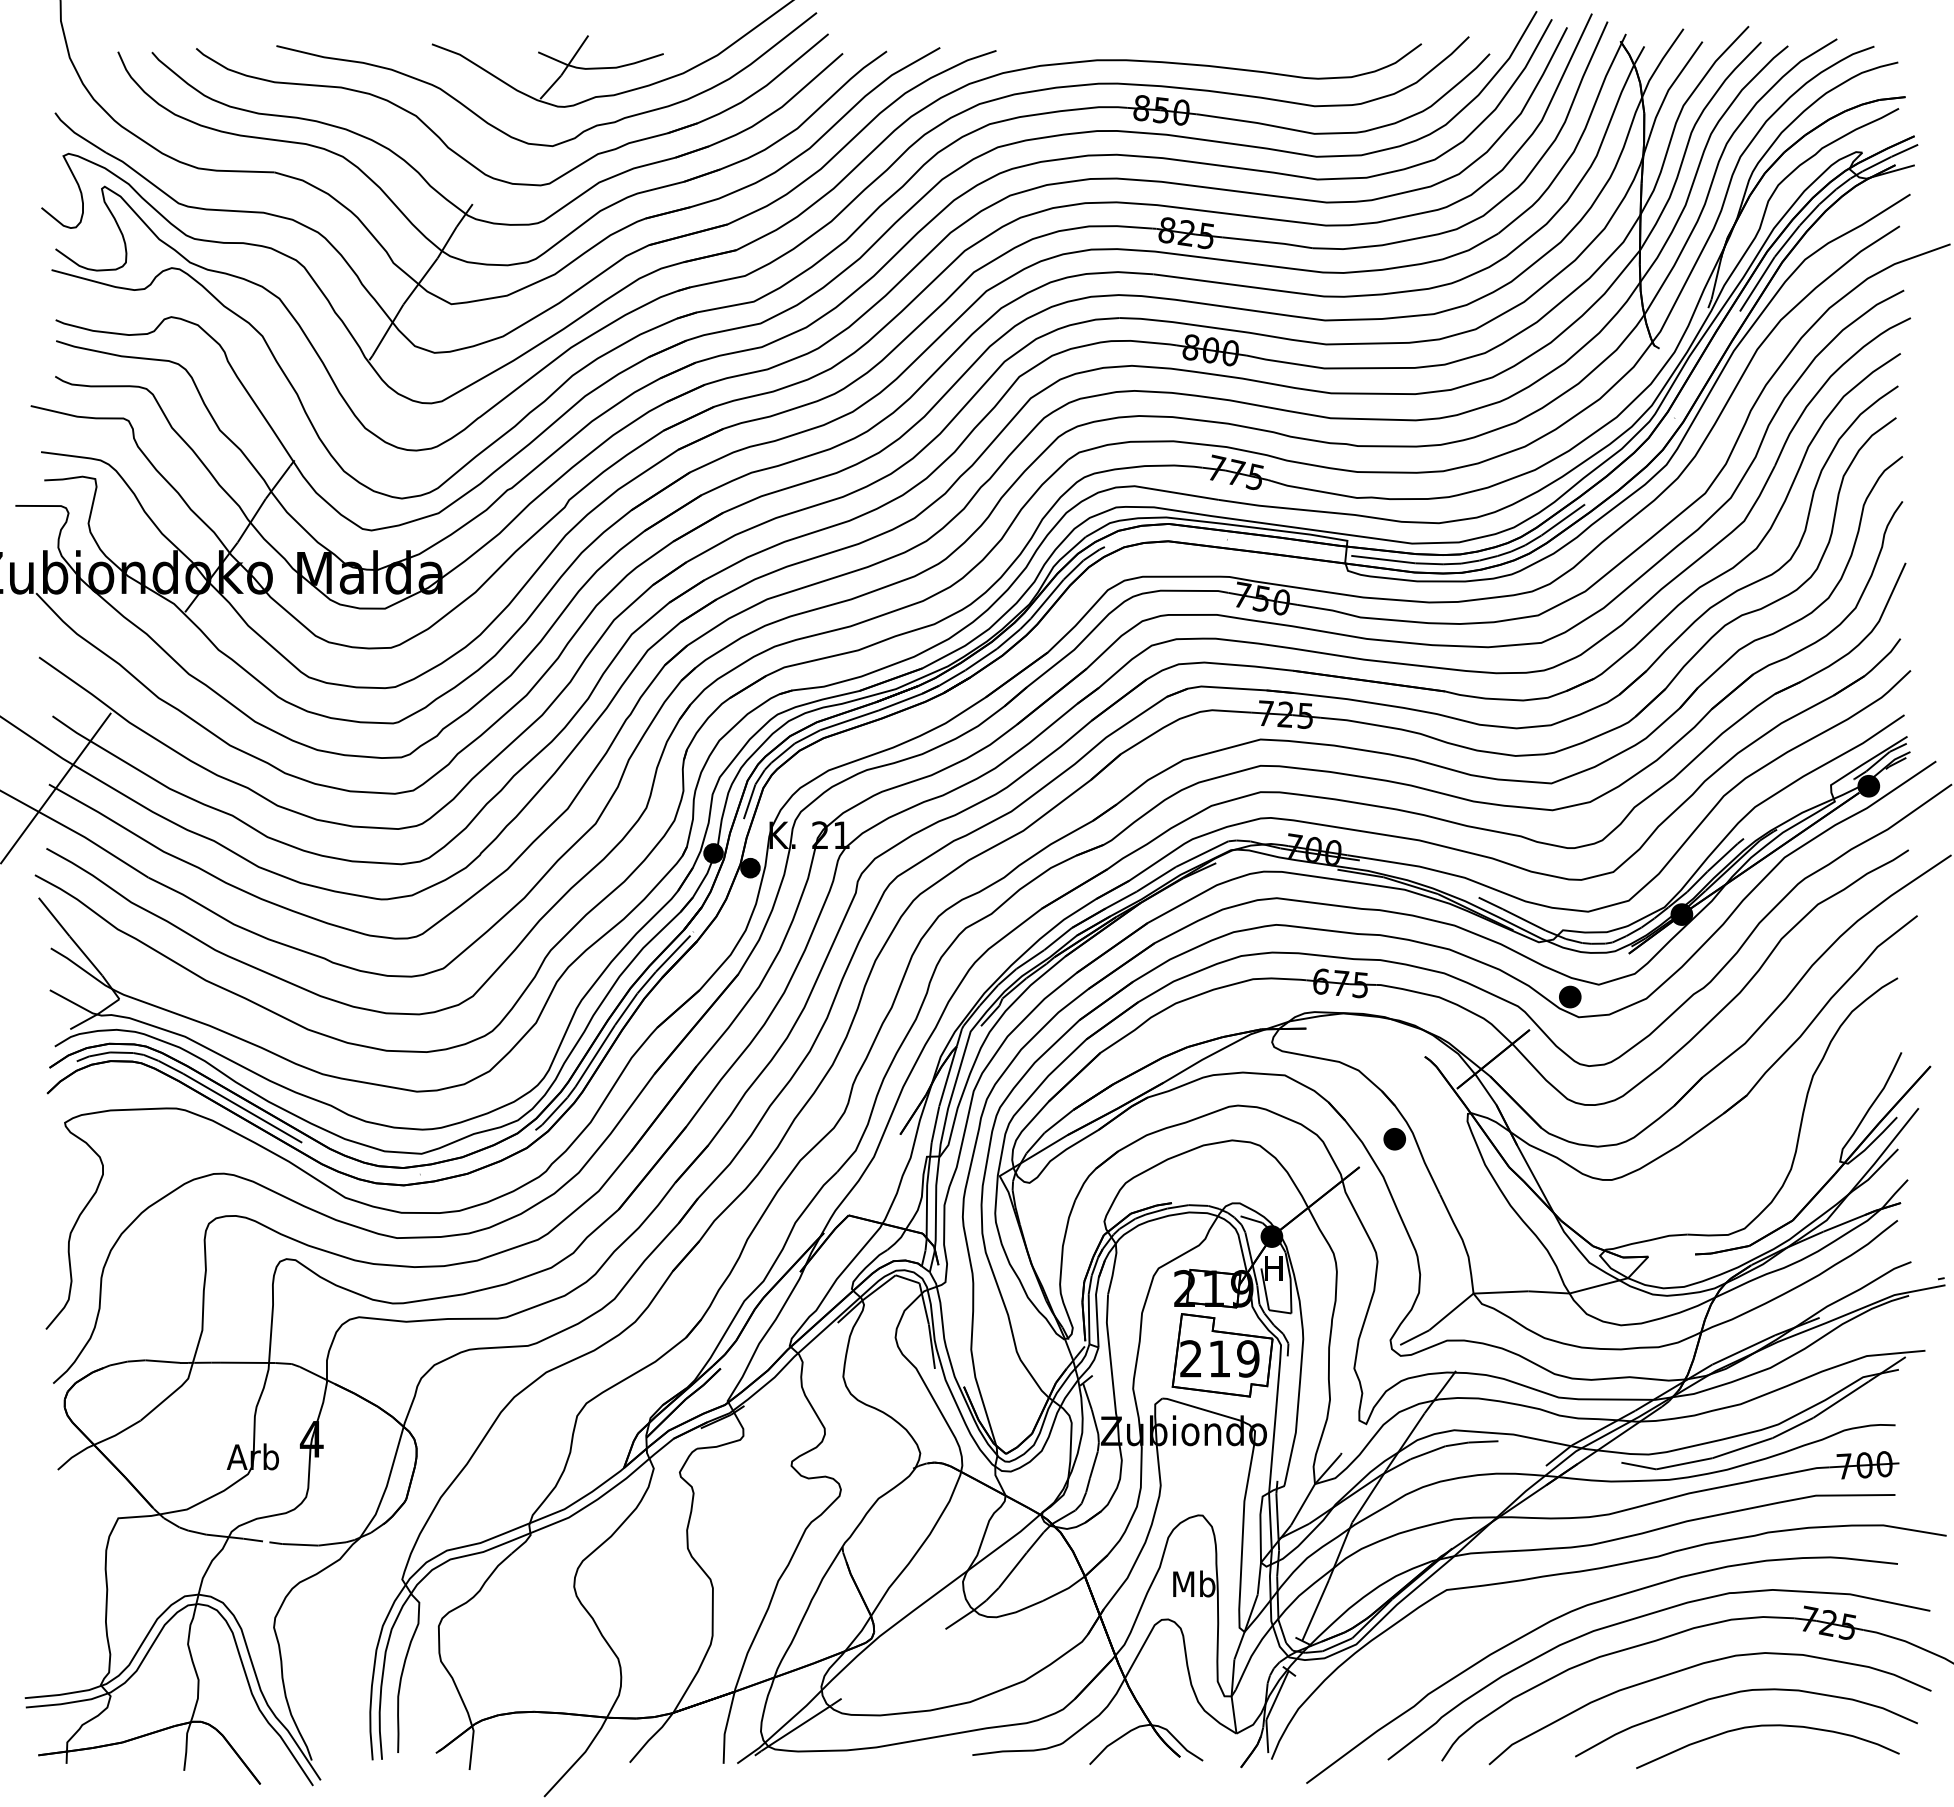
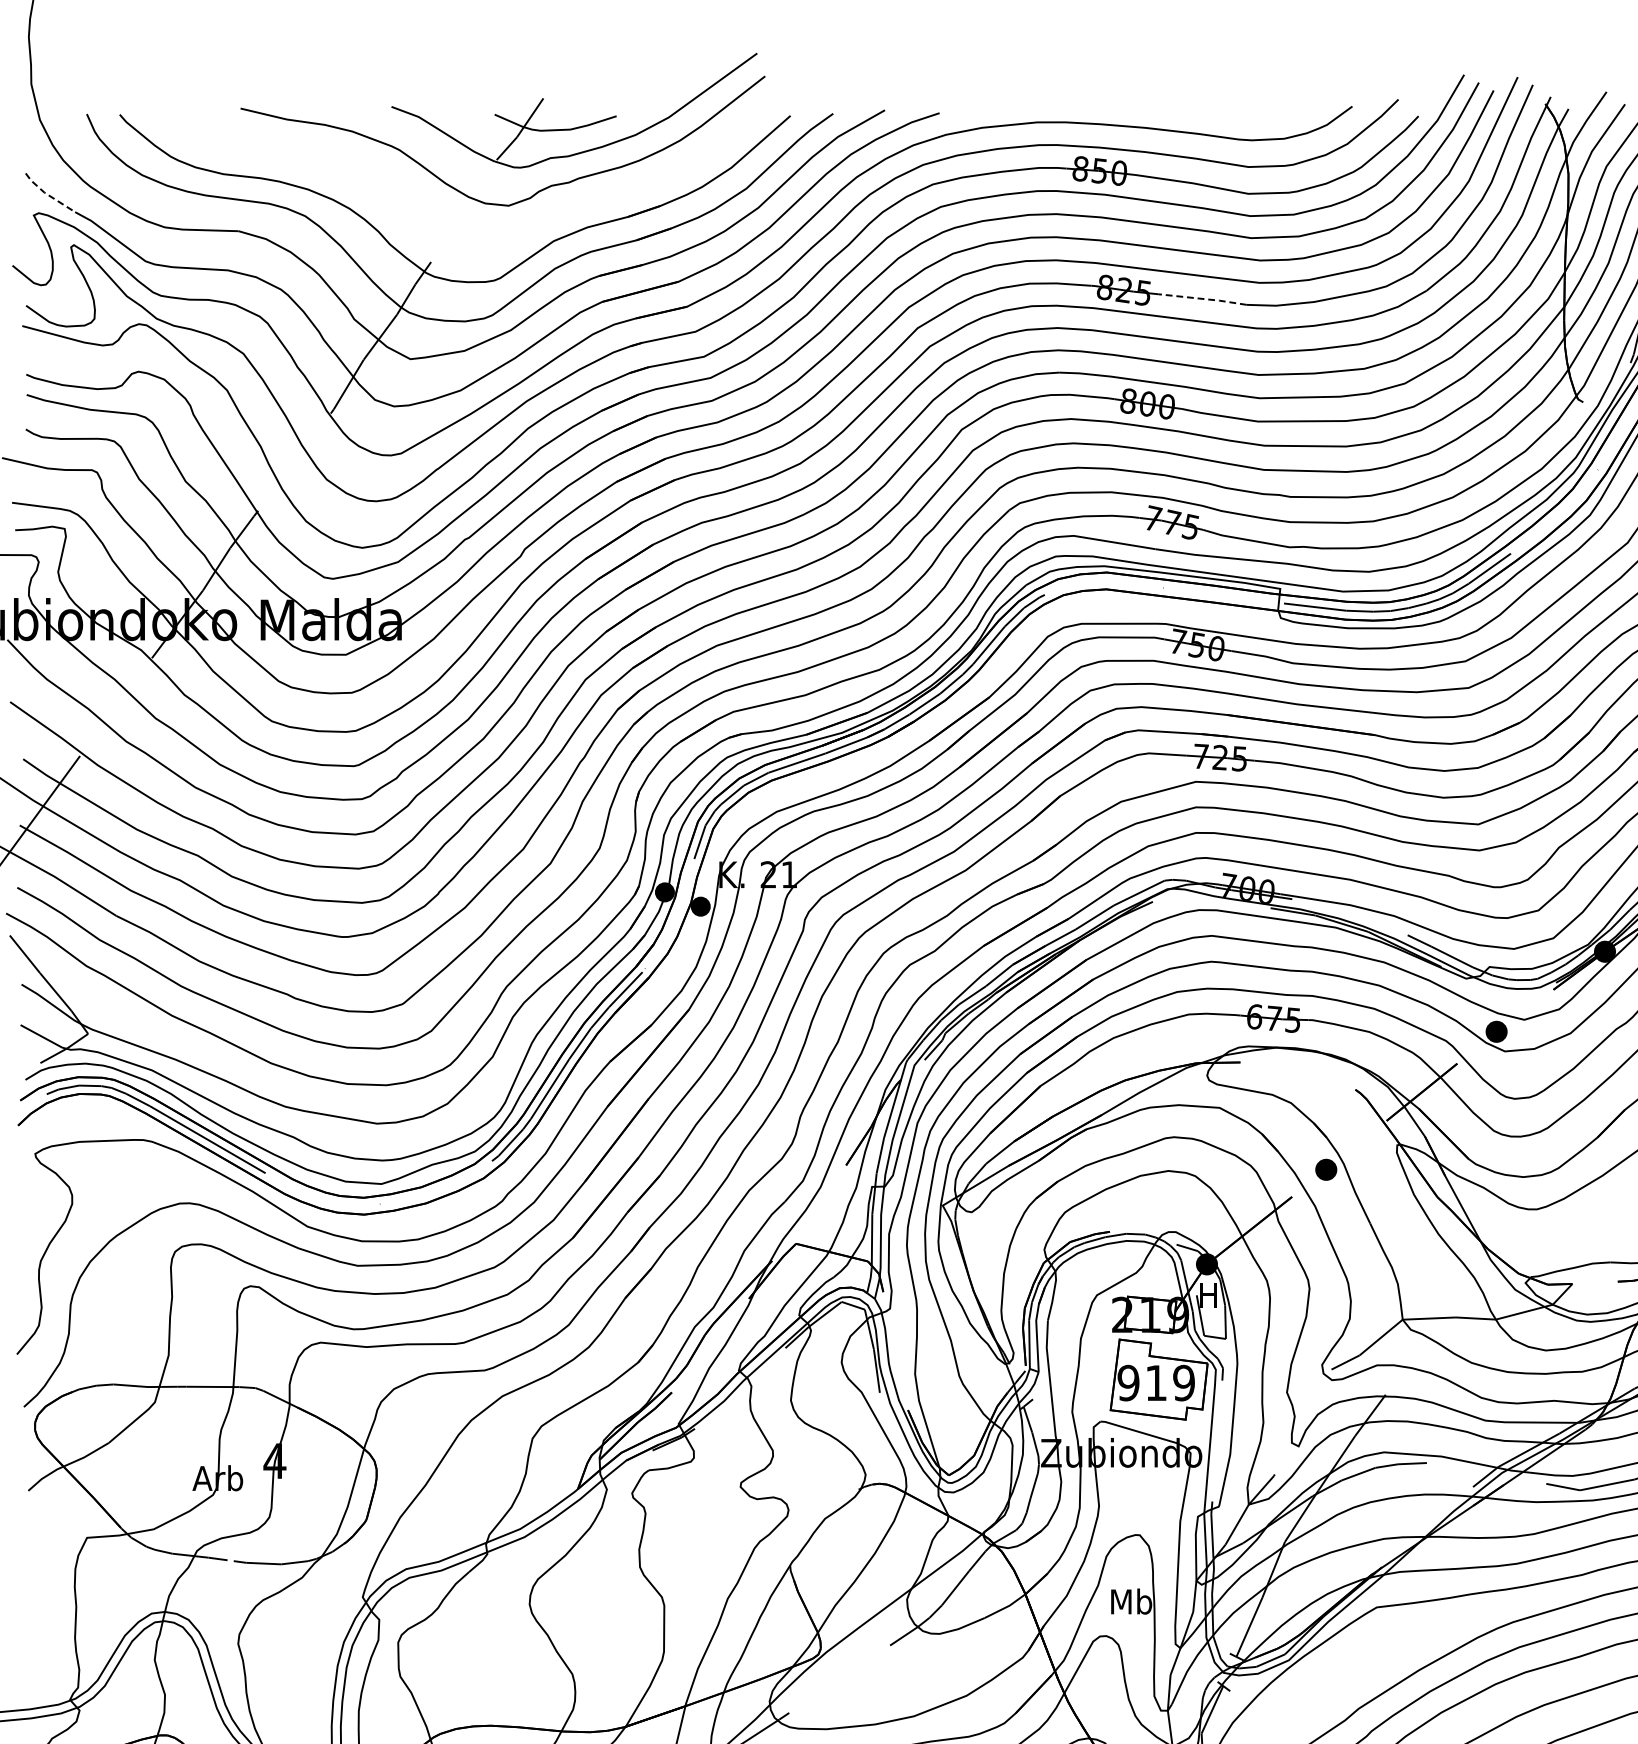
line: (77, 134) -> (47, 194), solid -> dashed
part: (473, 164) -> (431, 223), removed
line: (1267, 242) -> (1202, 299), solid -> dashed
text: (1190, 1358) -> (1127, 1382), 219 -> 919

